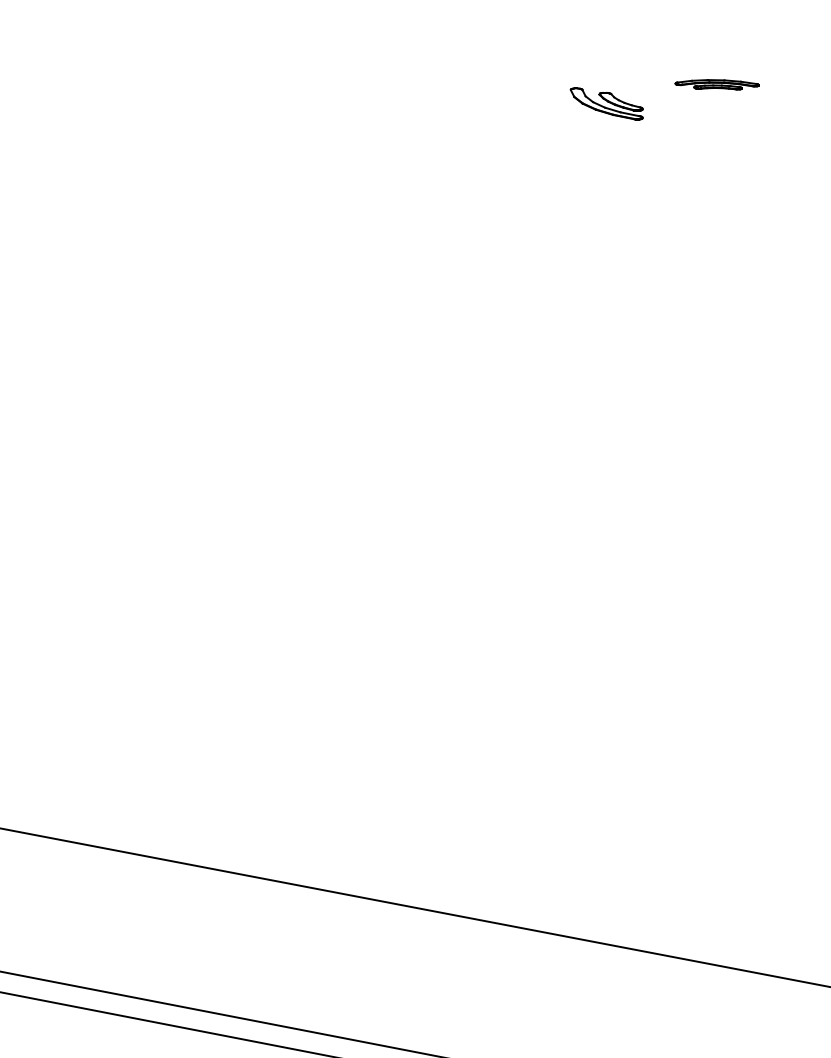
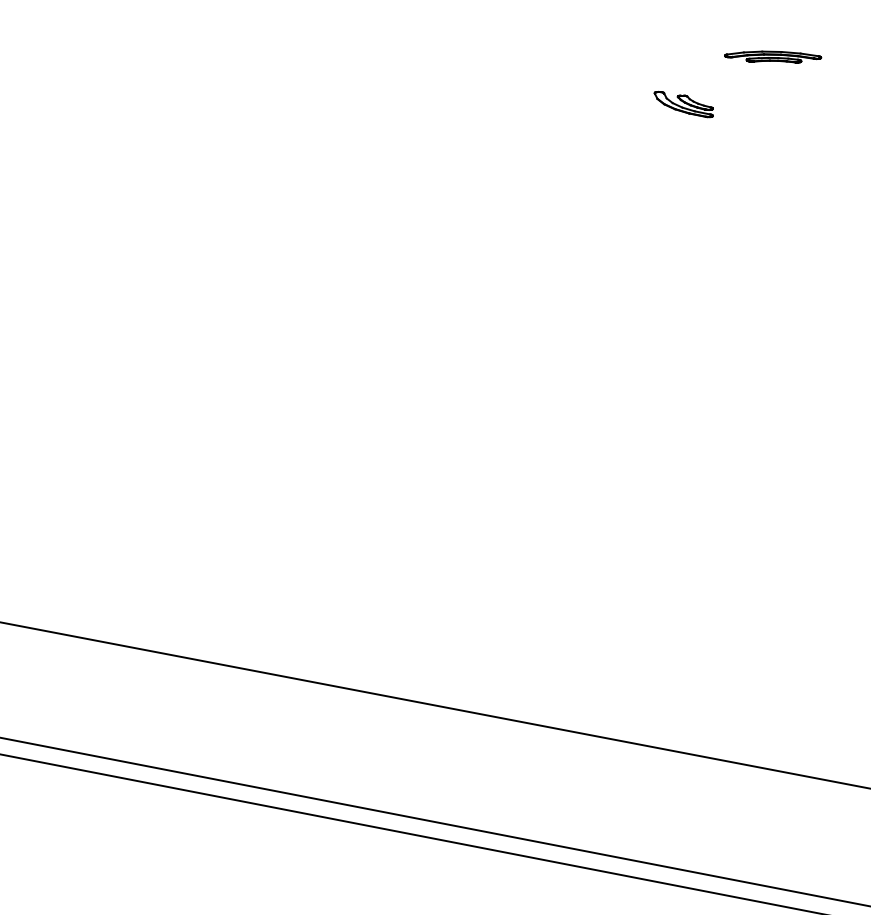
part: (717, 84) -> (773, 56), size x1.43
part: (606, 103) -> (683, 104), moved

